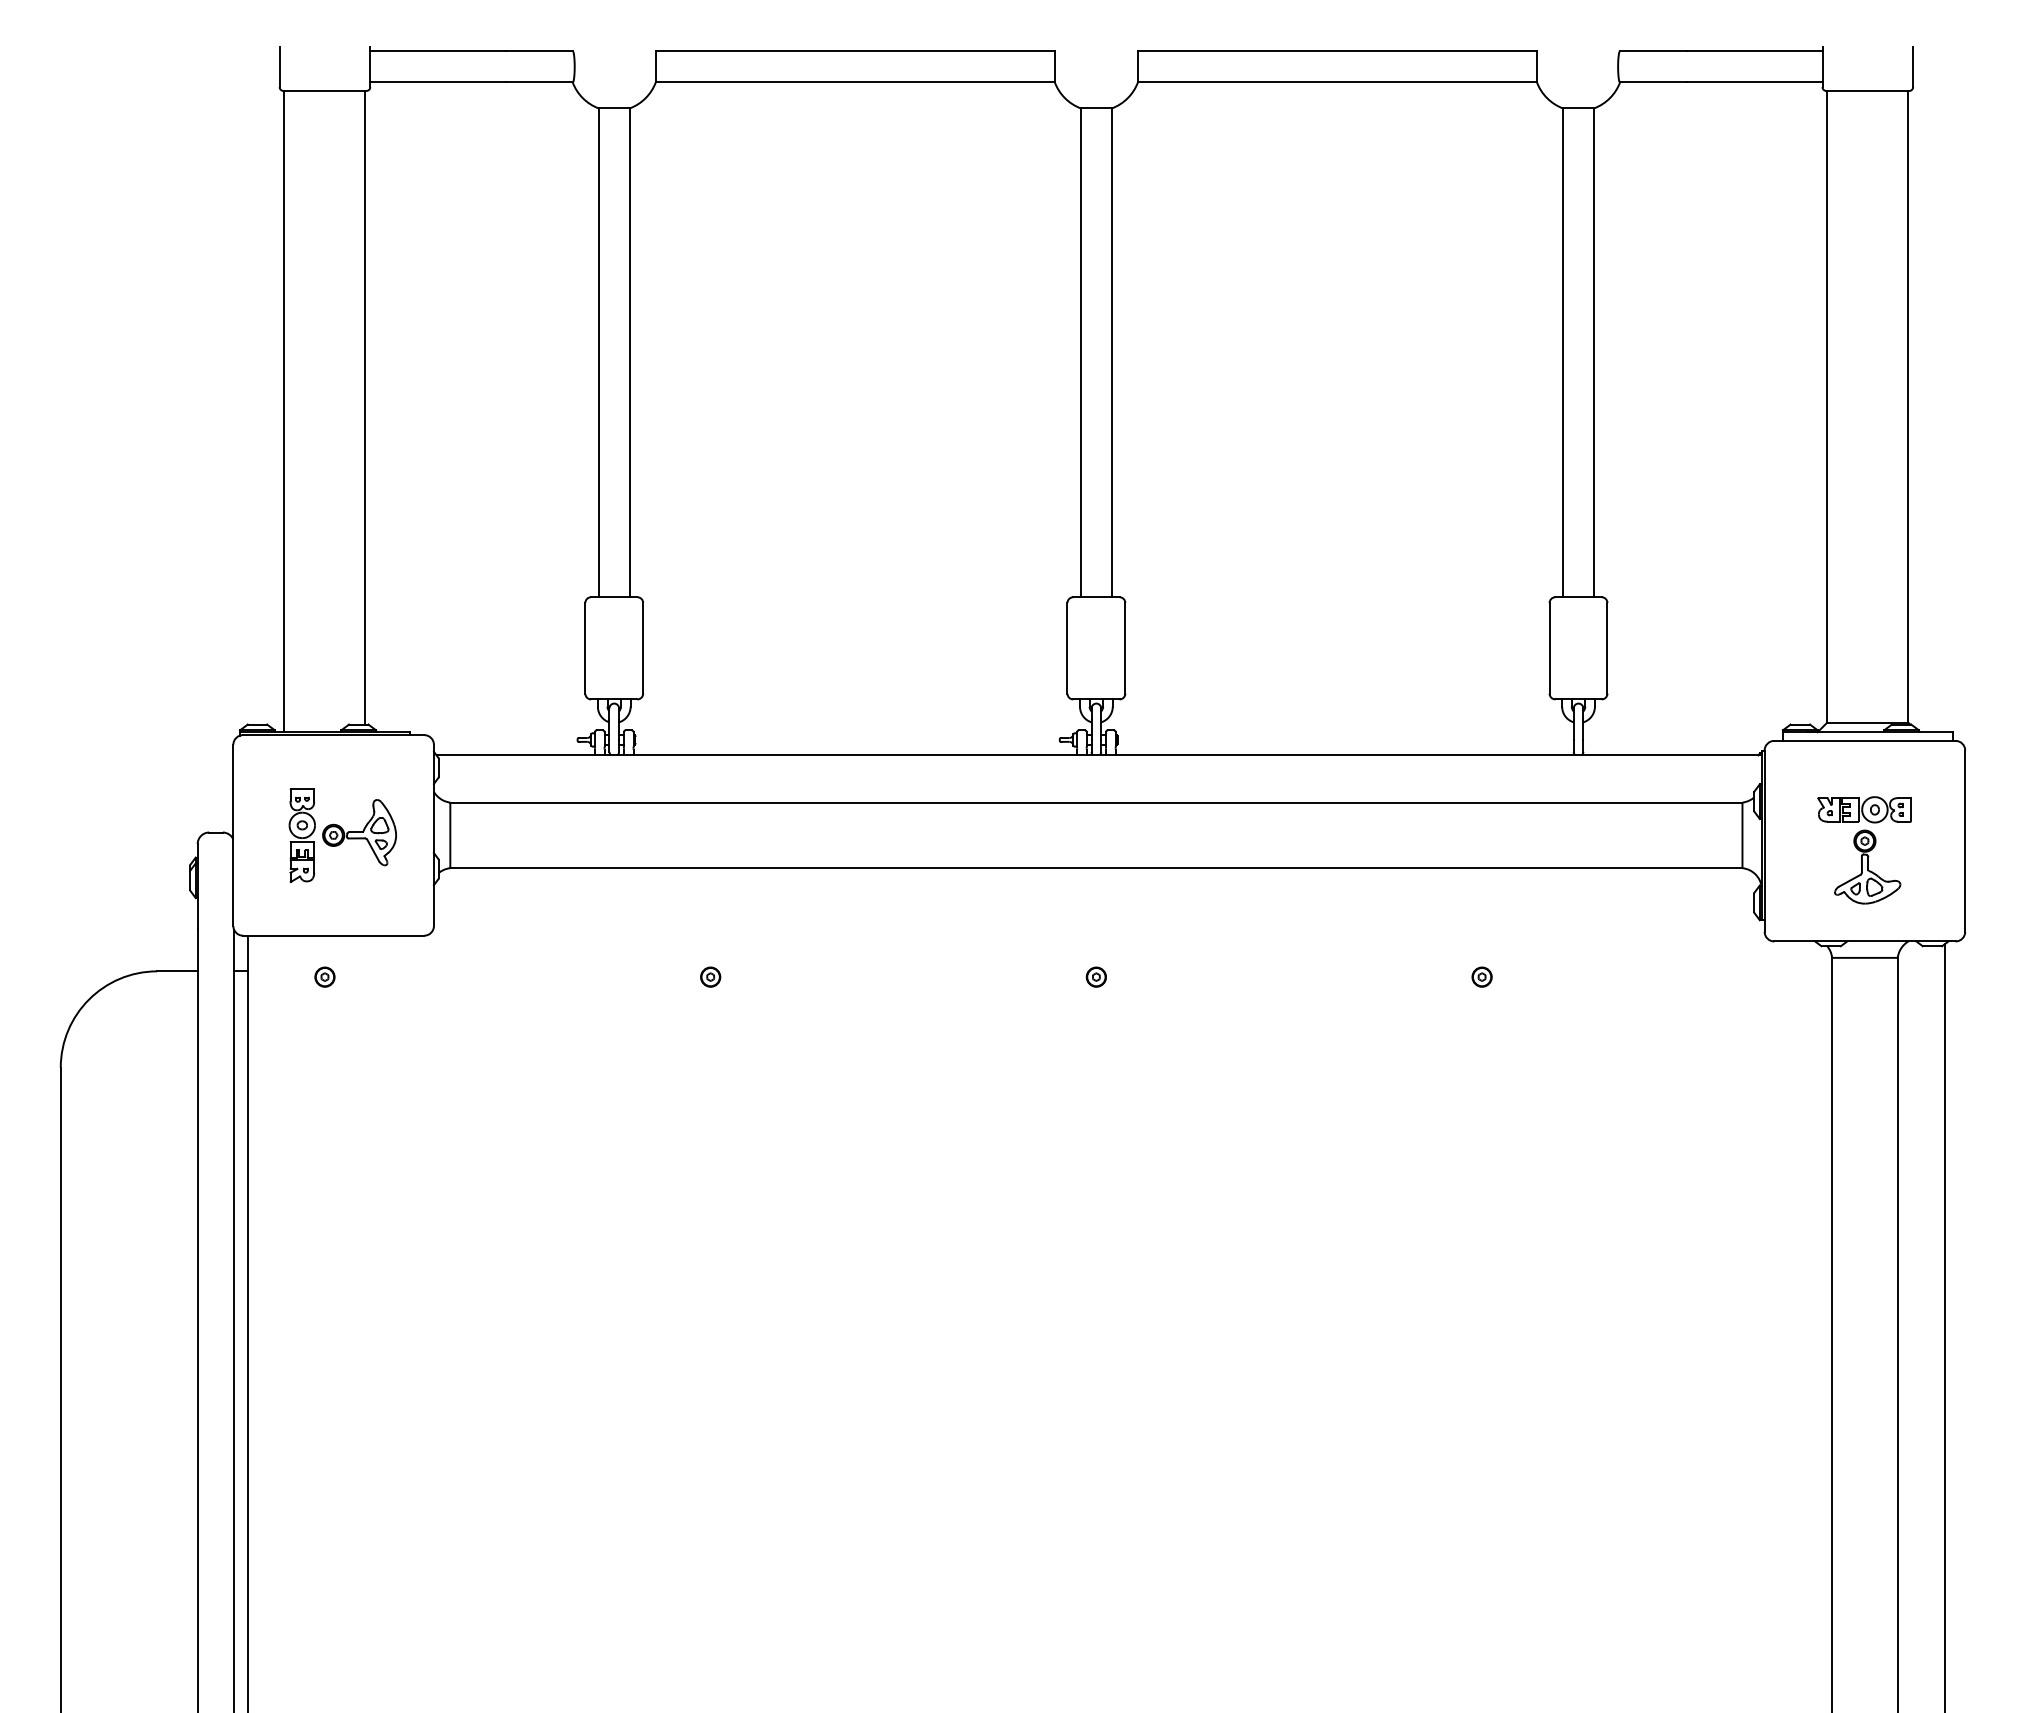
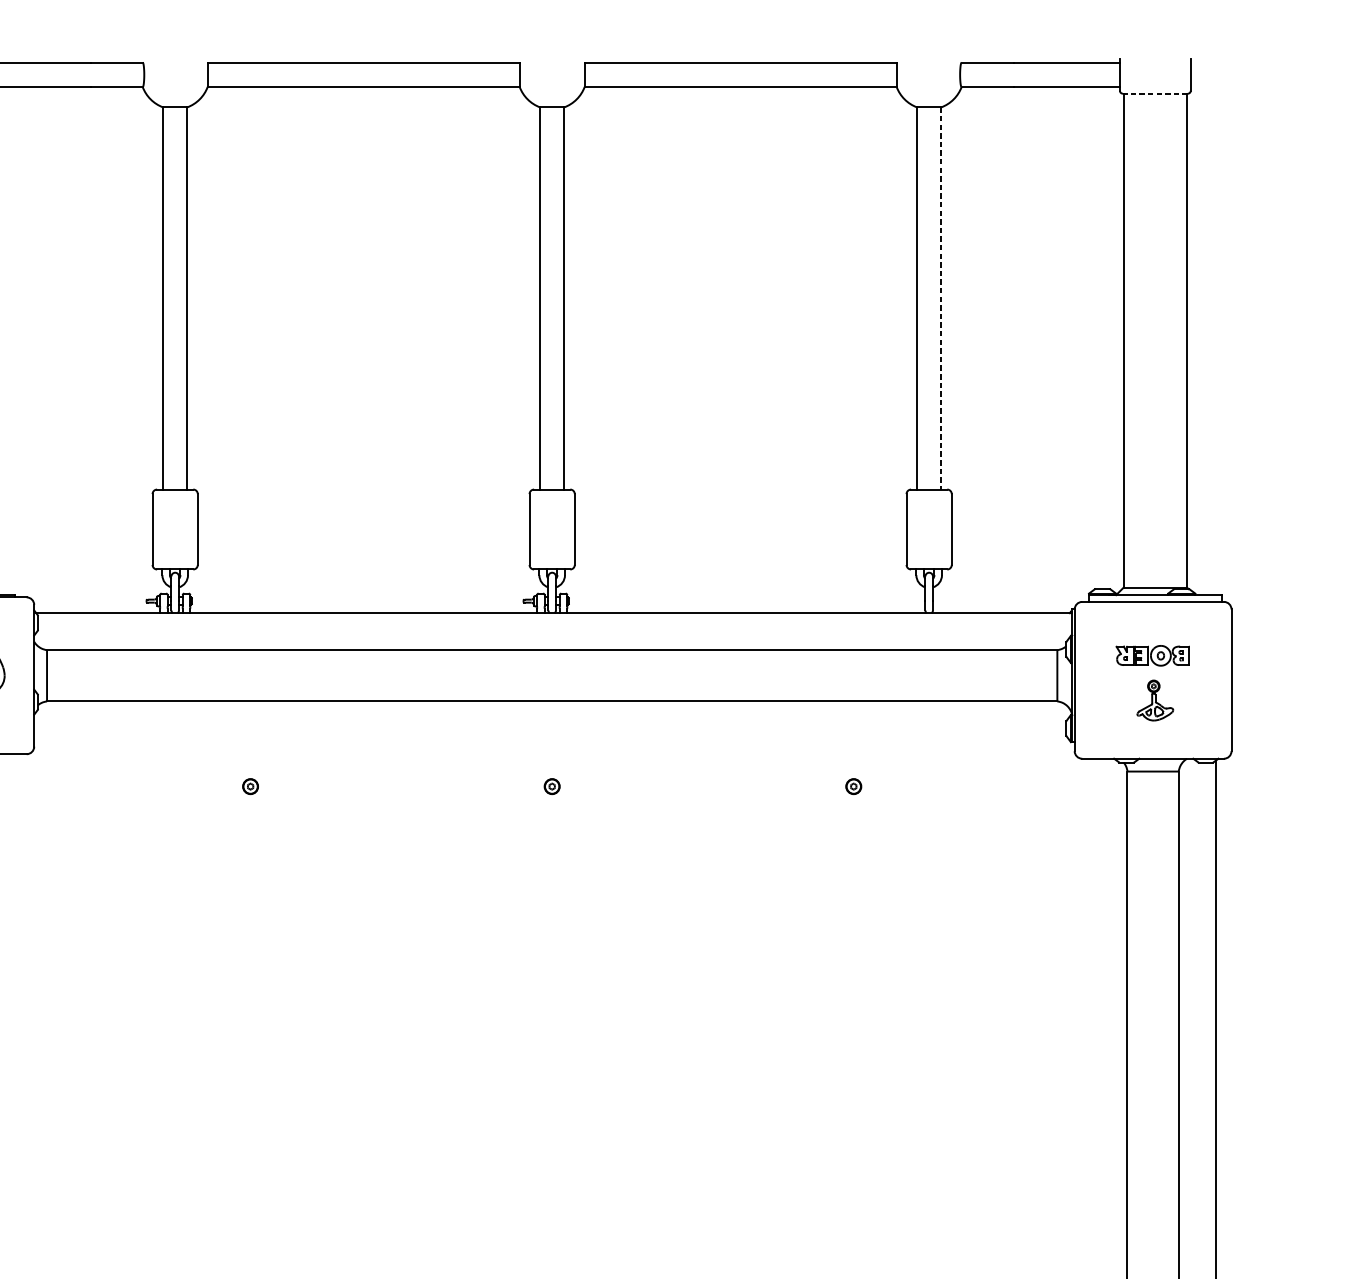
line: (1867, 90) -> (1155, 93), solid -> dashed
line: (1593, 353) -> (940, 298), solid -> dashed
part: (1867, 866) -> (1155, 700), size x0.7

